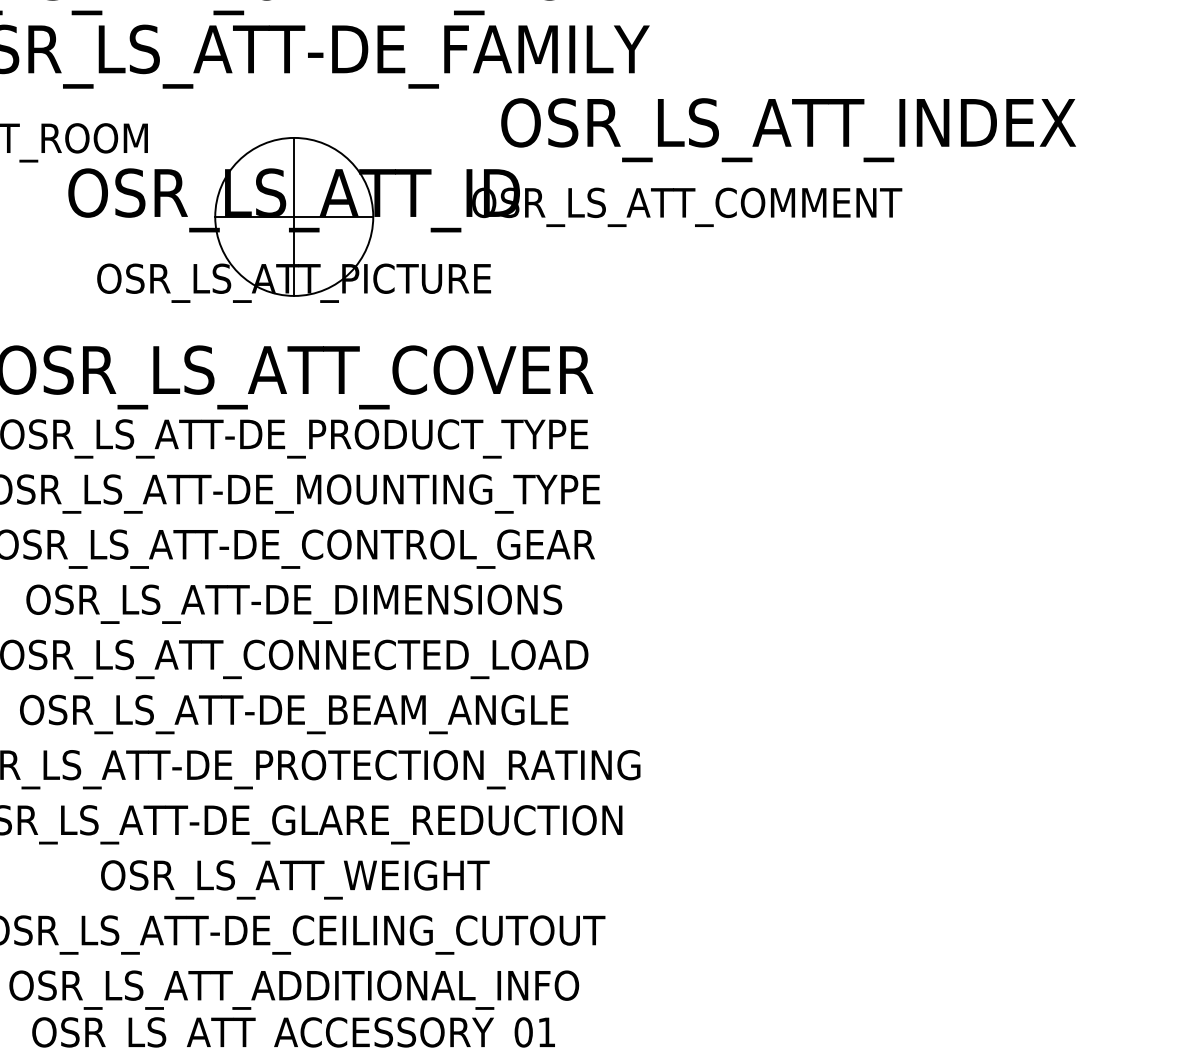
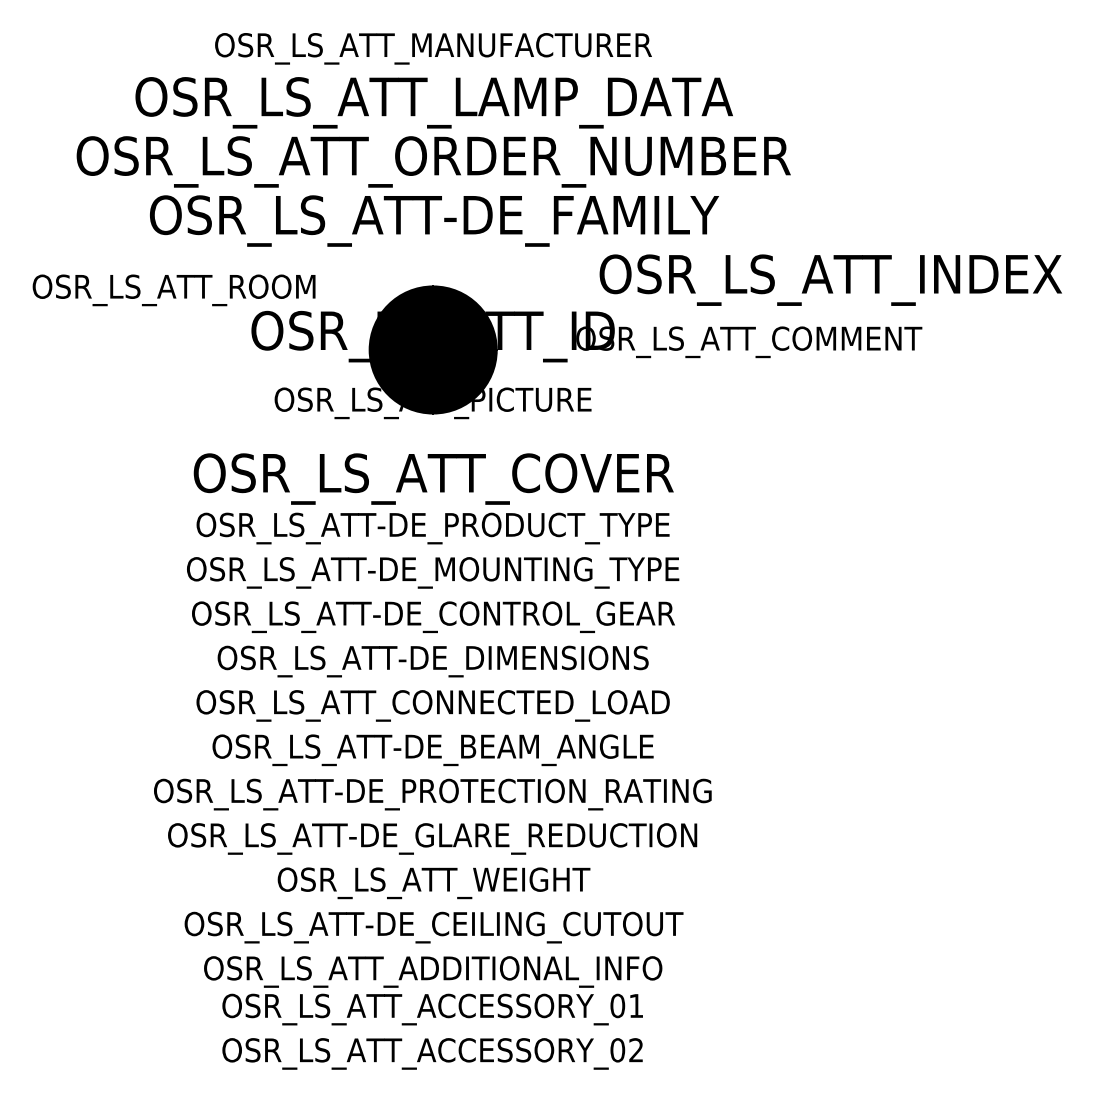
fill: (293, 216) -> (432, 349), added

